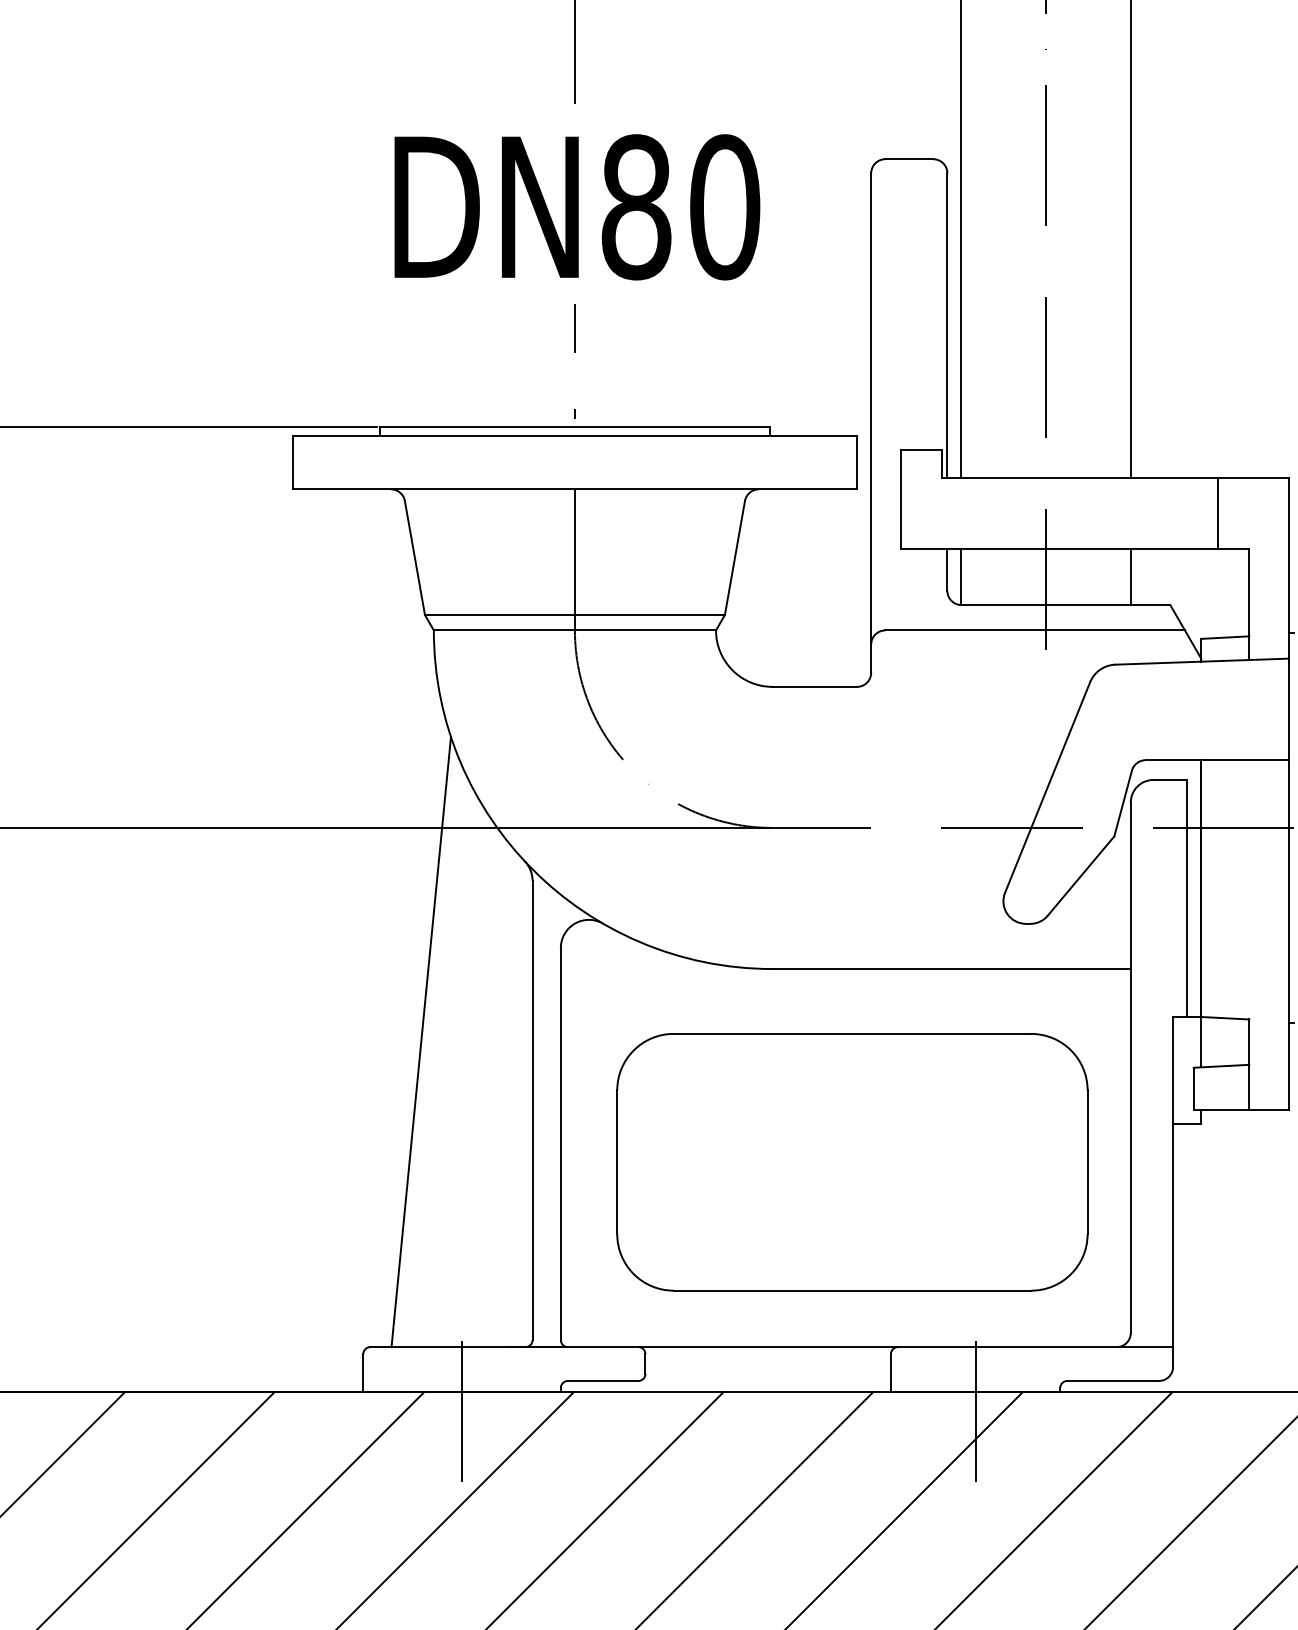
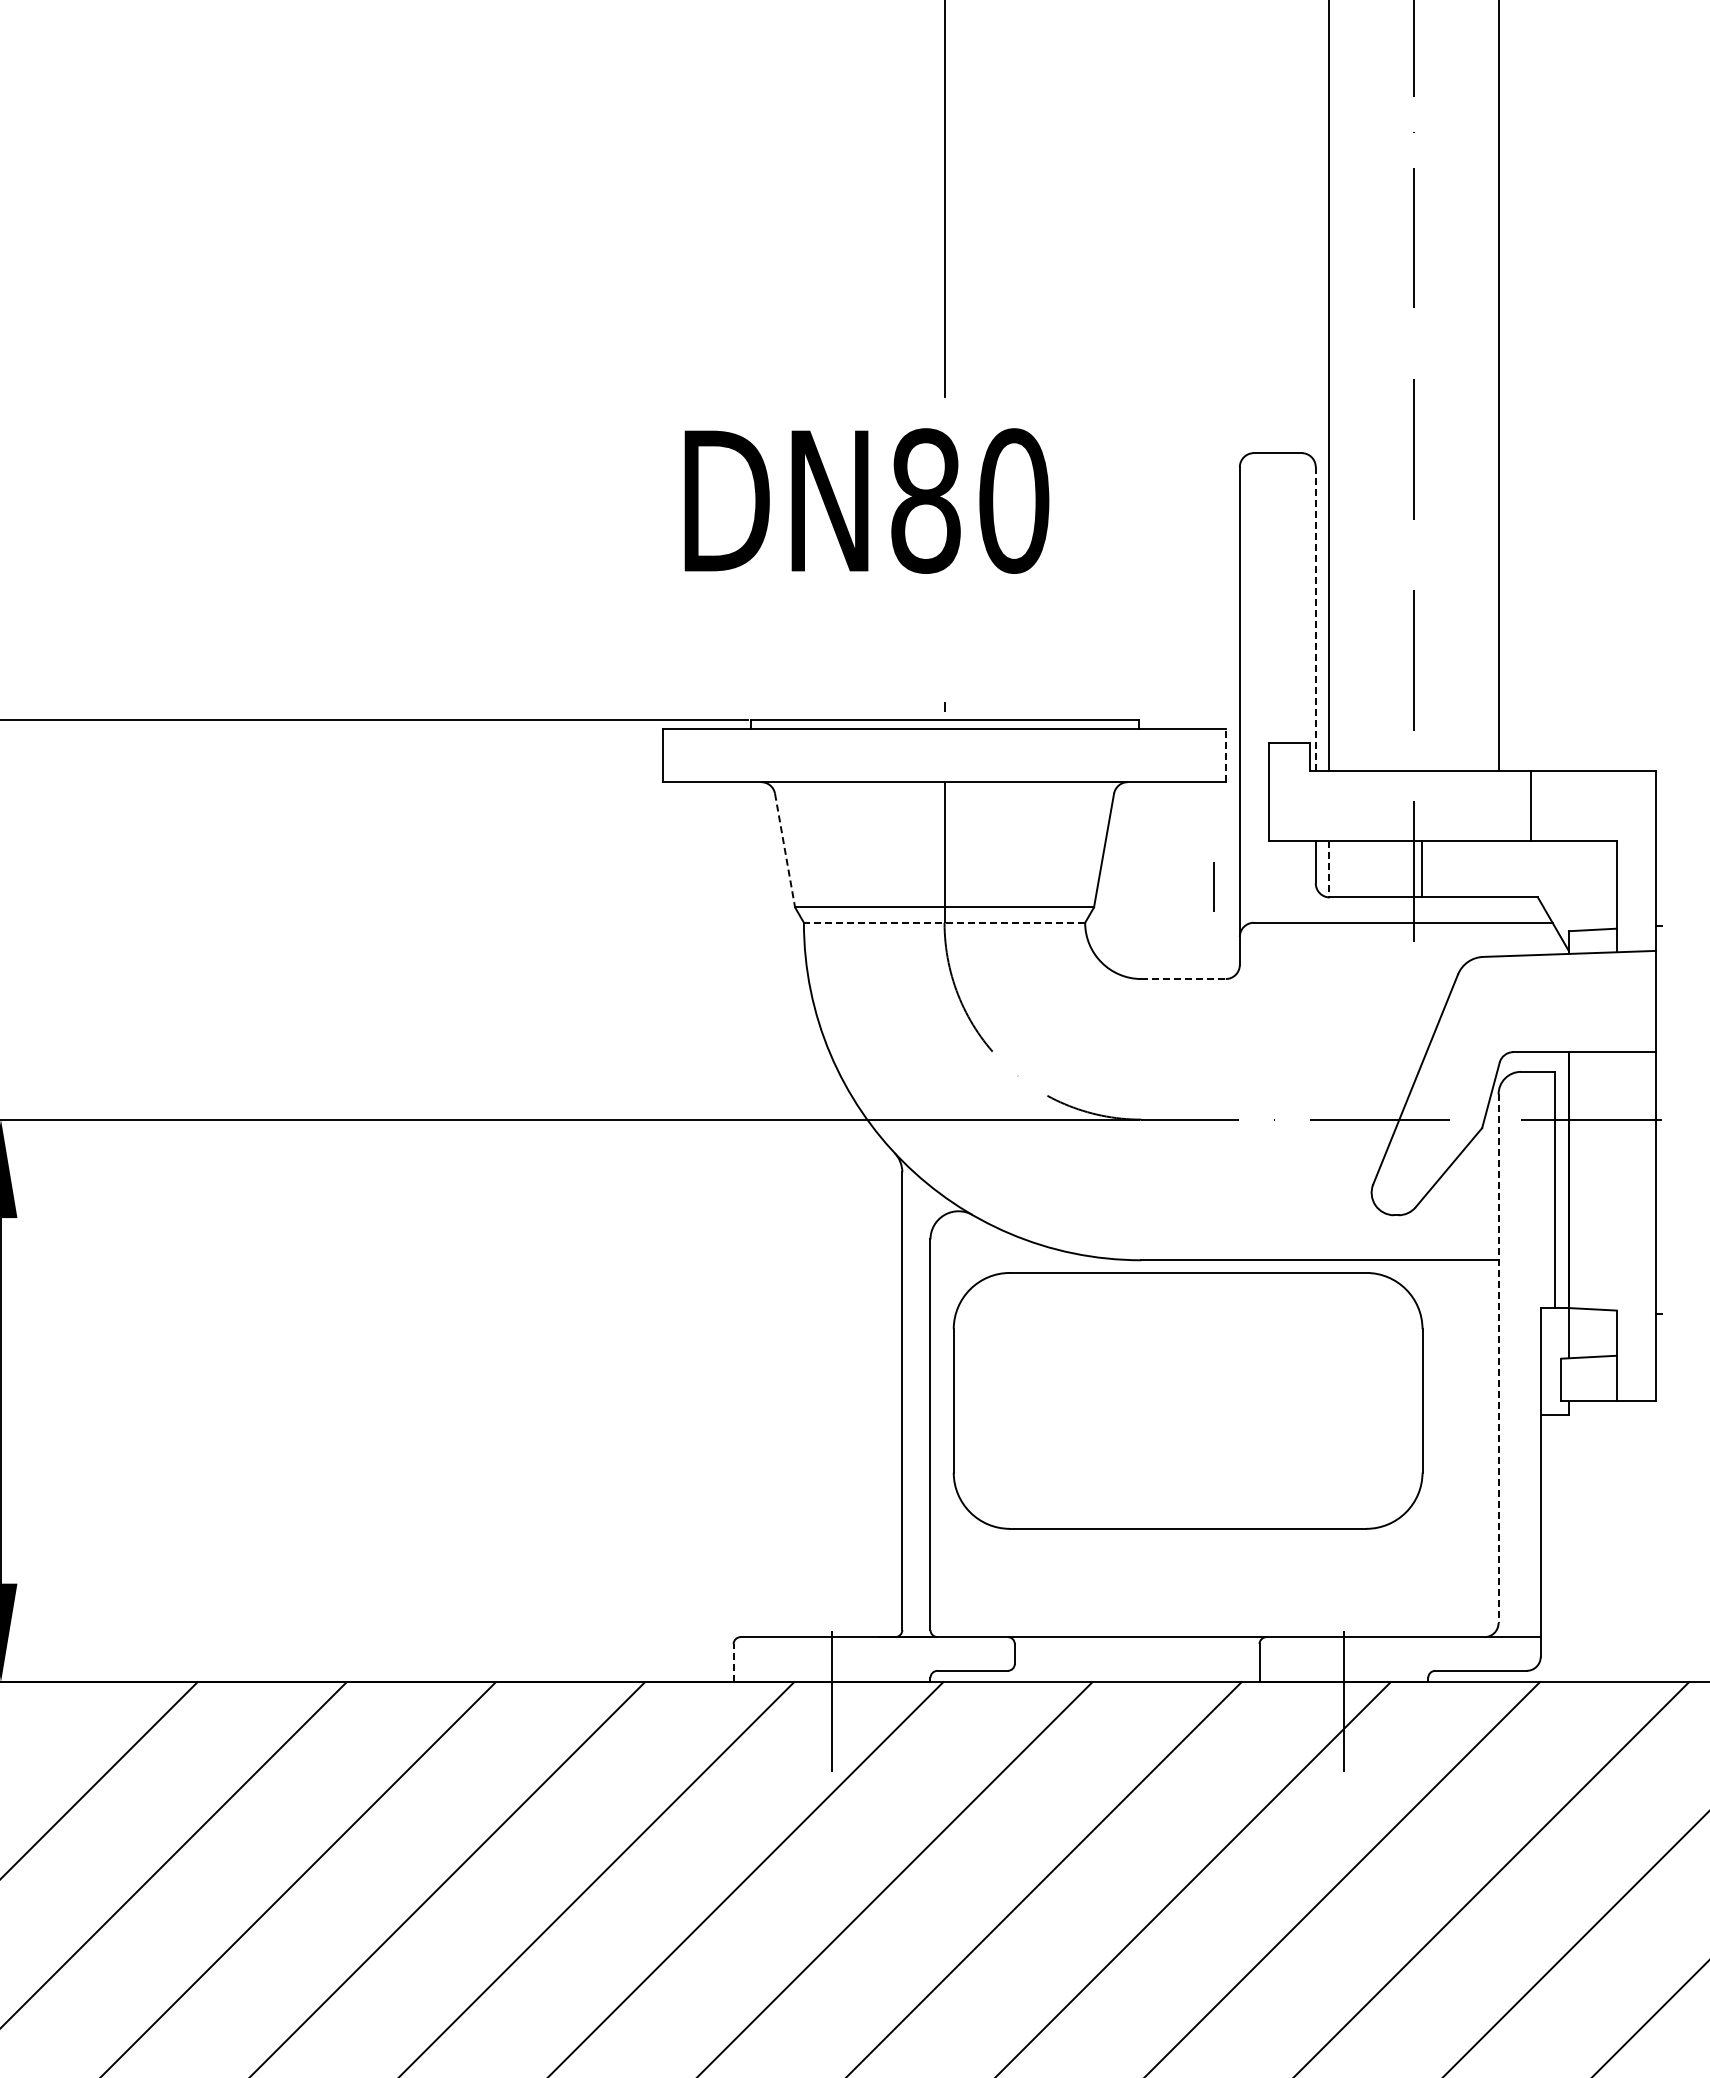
text: (576, 206) -> (866, 500), moved
line: (947, 326) -> (1315, 619), solid -> dashed
line: (574, 328) -> (1213, 886), moved
line: (856, 462) -> (1225, 755), solid -> dashed
line: (1218, 512) -> (1530, 805), moved
line: (415, 557) -> (785, 850), solid -> dashed
line: (961, 576) -> (1329, 869), solid -> dashed
line: (1130, 576) -> (1421, 869), moved
line: (574, 630) -> (944, 922), solid -> dashed
line: (815, 687) -> (1184, 979), solid -> dashed
line: (421, 1041) -> (791, 1332), removed
line: (1130, 1068) -> (1498, 1359), solid -> dashed
part: (851, 1161) -> (1187, 1400), moved
line: (363, 1373) -> (733, 1663), solid -> dashed

